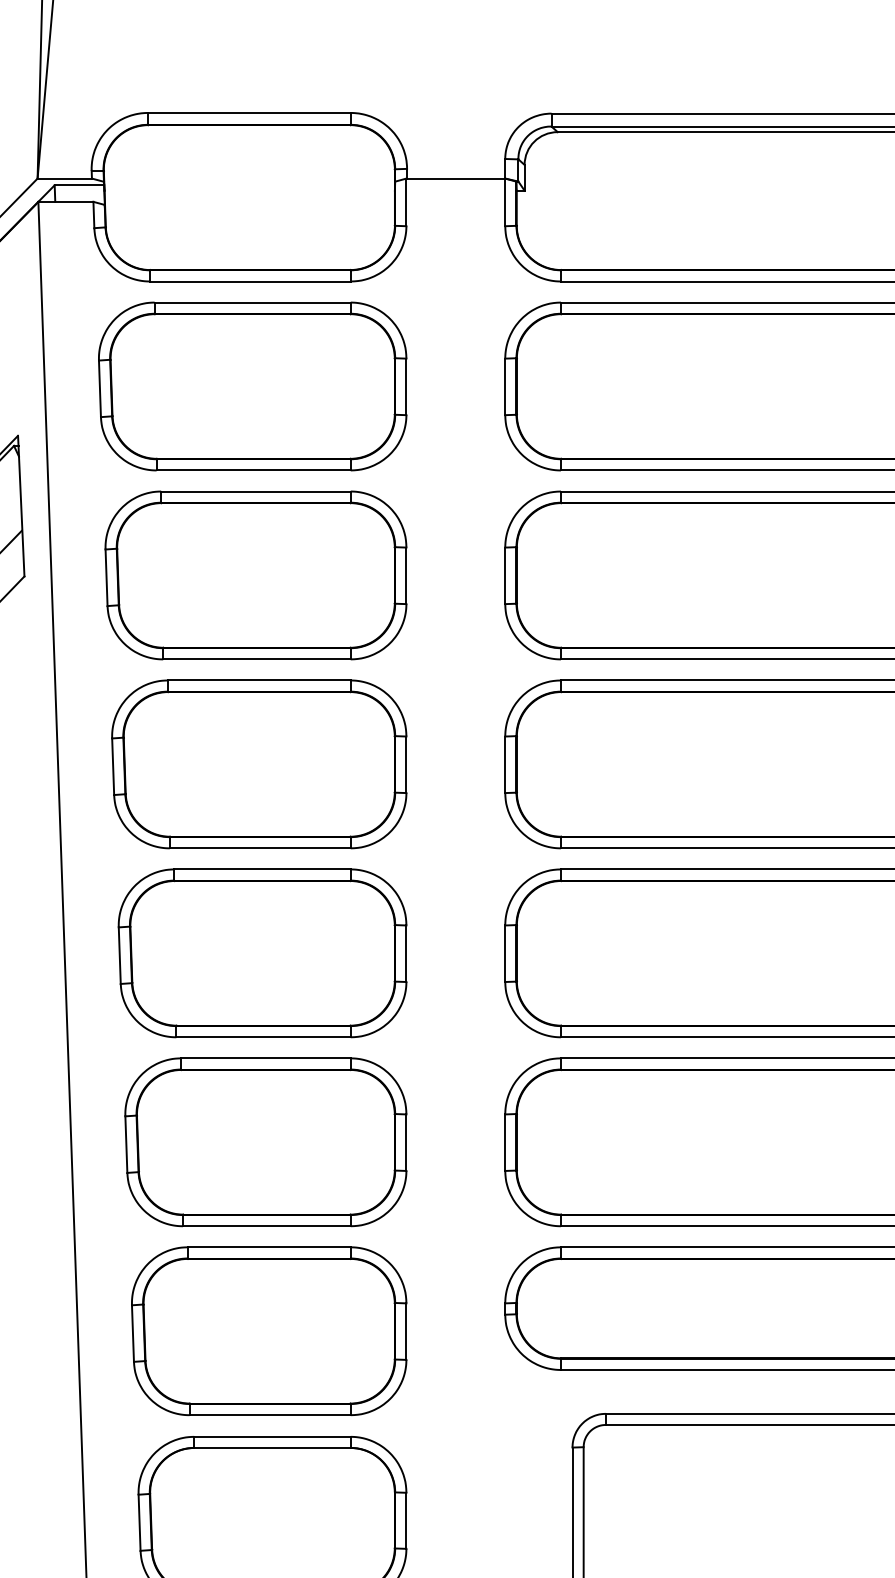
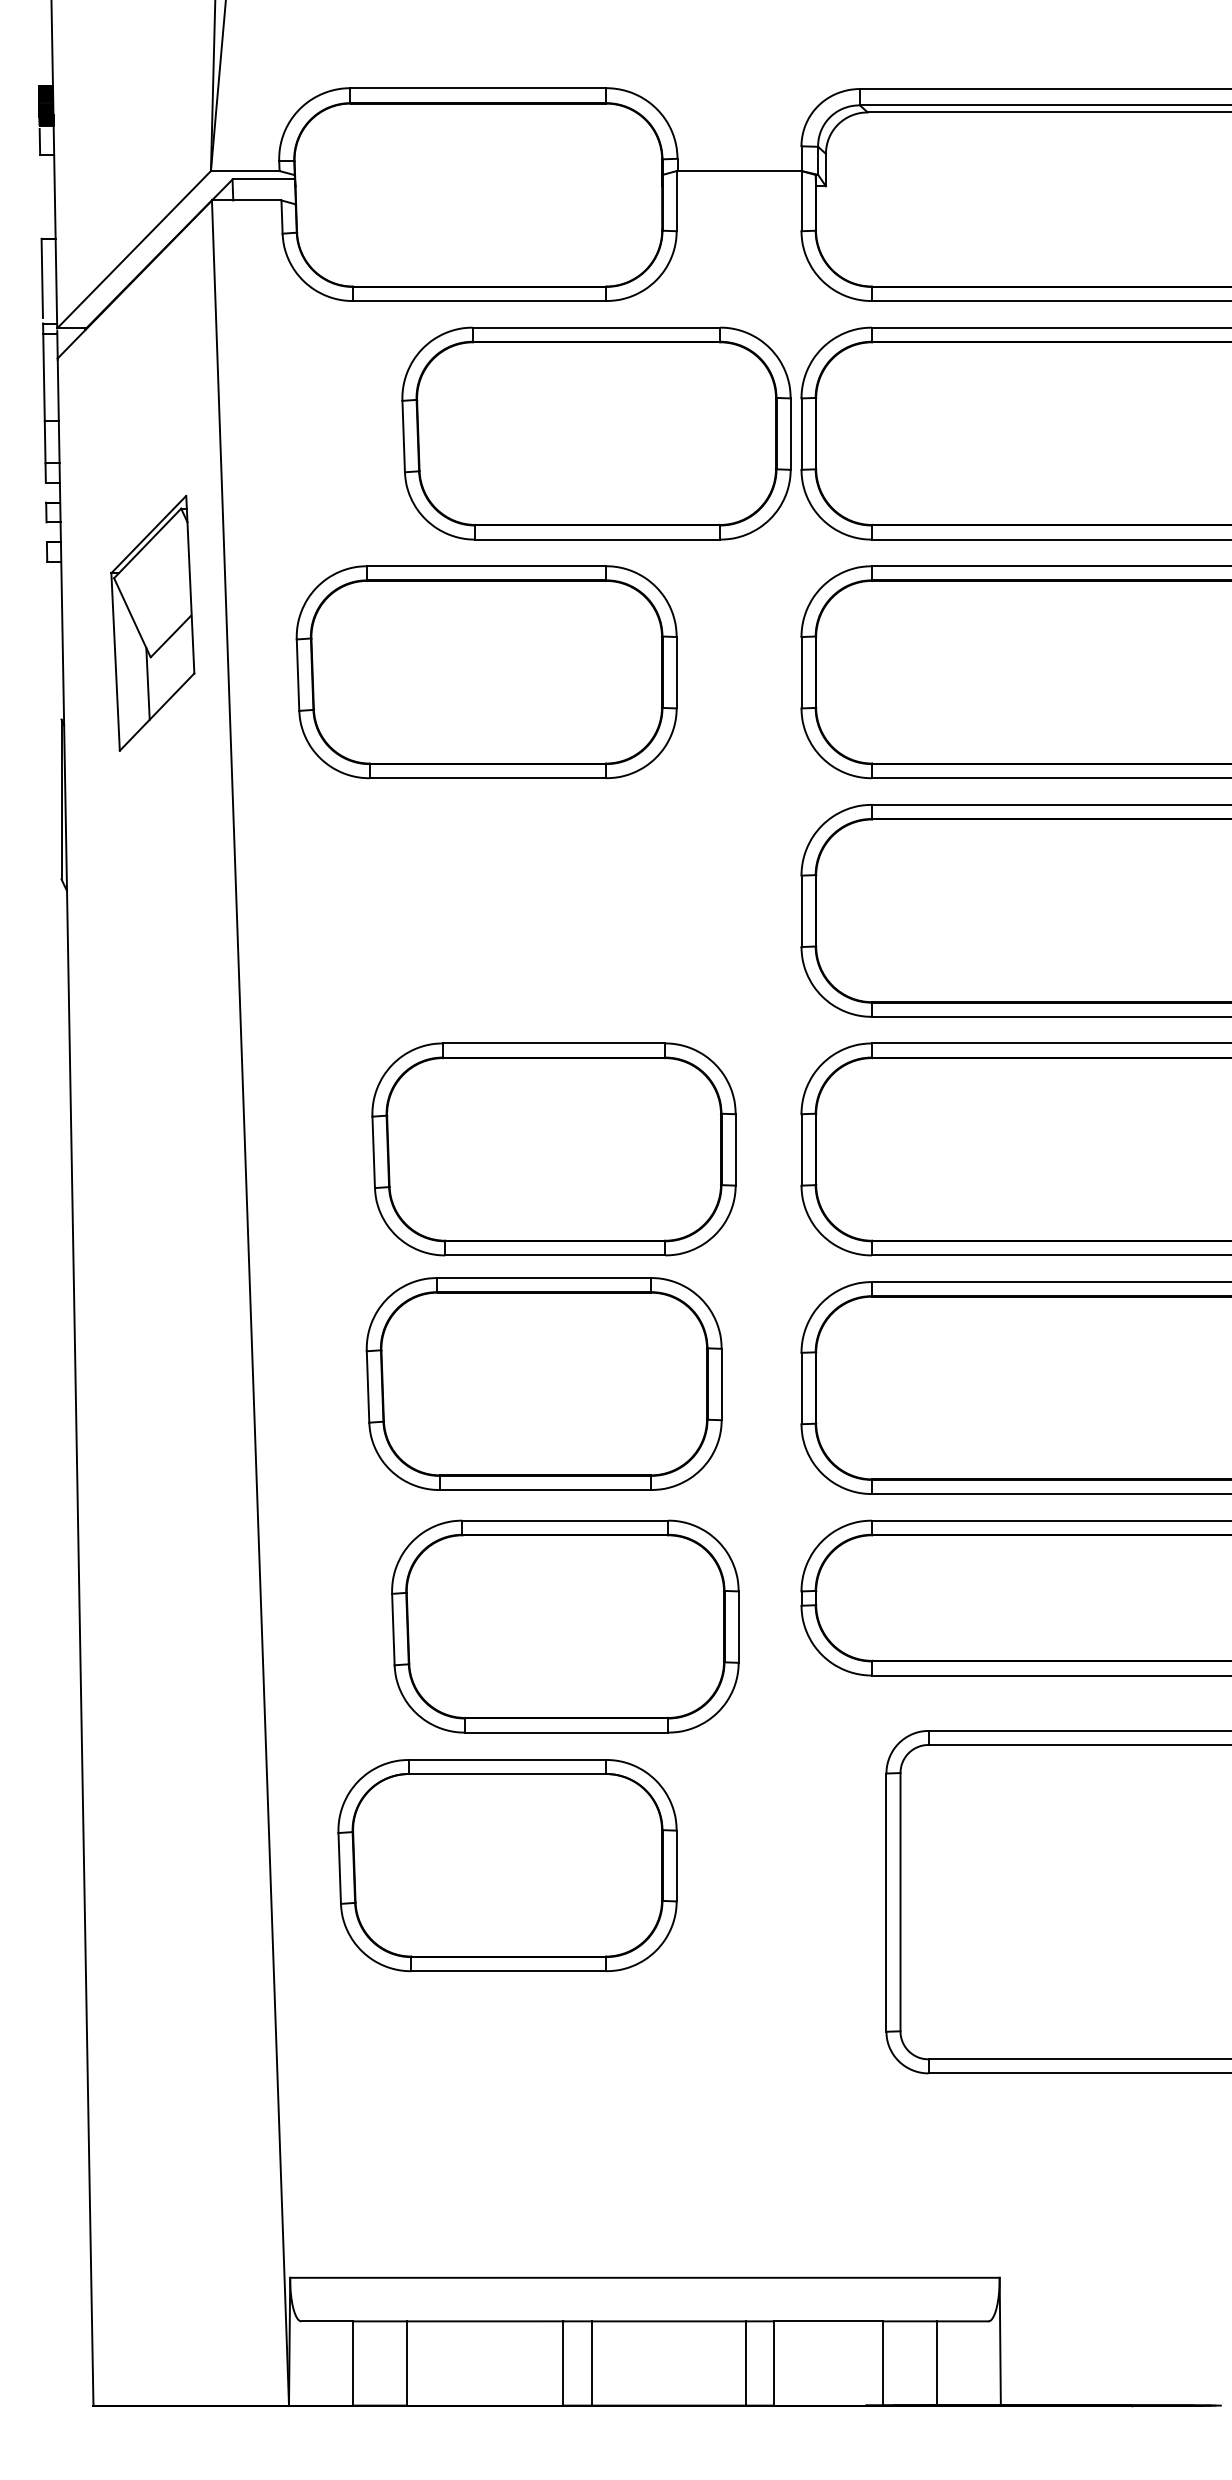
part: (252, 386) -> (596, 433), moved
part: (258, 764) -> (490, 910), removed
part: (262, 953) -> (553, 1149), moved
part: (265, 1141) -> (543, 1383), moved
part: (269, 1331) -> (565, 1626), moved

